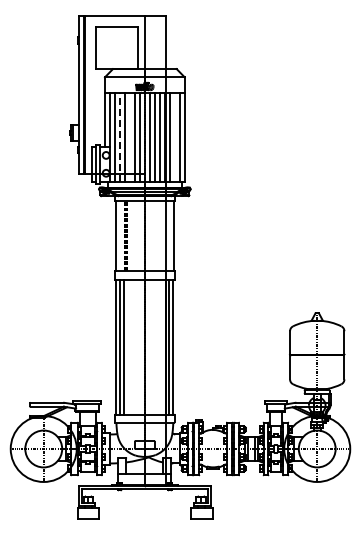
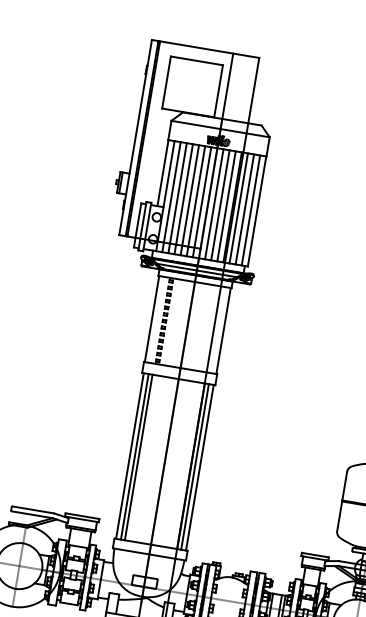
line: (120, 137) -> (178, 198), dashed -> solid
line: (129, 137) -> (189, 200), added
line: (174, 137) -> (244, 209), added

